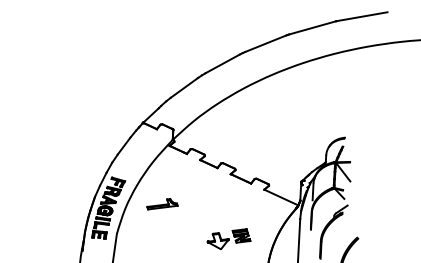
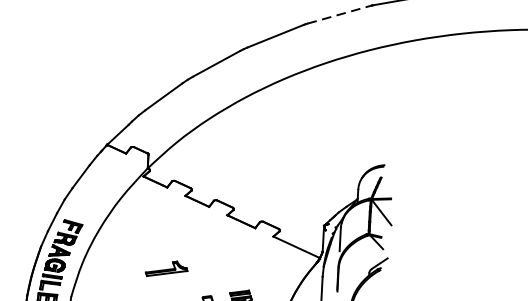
line: (313, 27) -> (340, 14), solid -> dashed
part: (162, 204) -> (166, 269), moved

